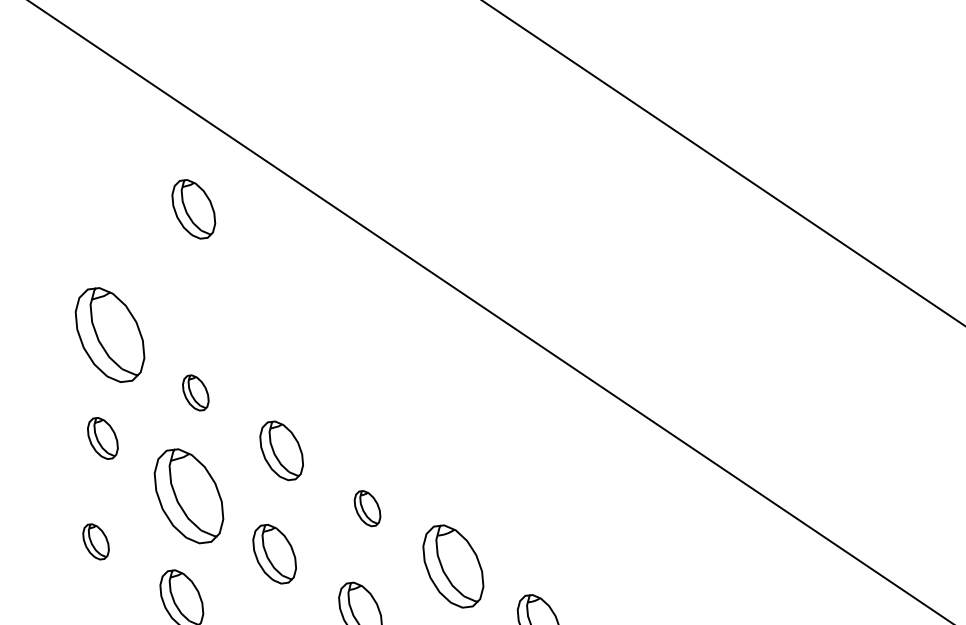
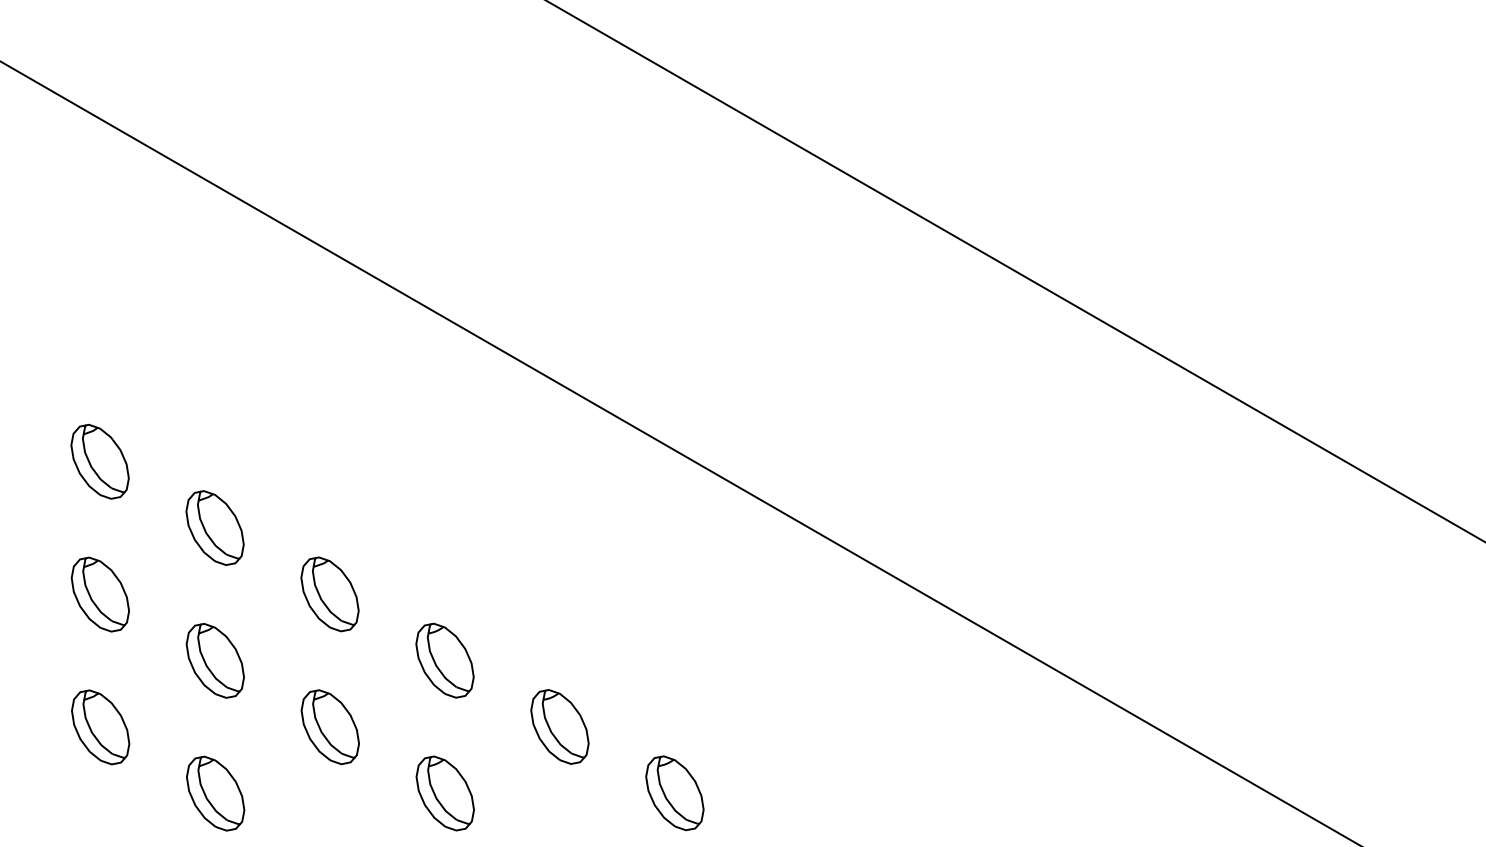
part: (193, 209) -> (195, 293), removed
part: (109, 334) -> (99, 461), size x0.62
part: (195, 392) -> (214, 527), size x1.67
part: (102, 438) -> (99, 594), size x1.43
part: (188, 496) -> (214, 660), size x0.62
part: (367, 508) -> (444, 660), size x1.67
part: (95, 541) -> (100, 727), size x1.67
part: (453, 566) -> (559, 726), size x0.71

